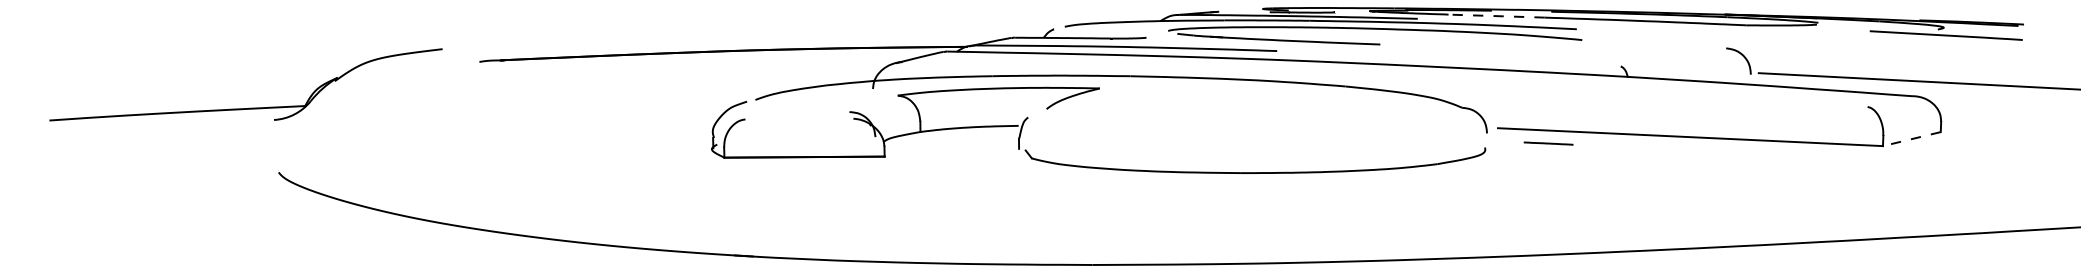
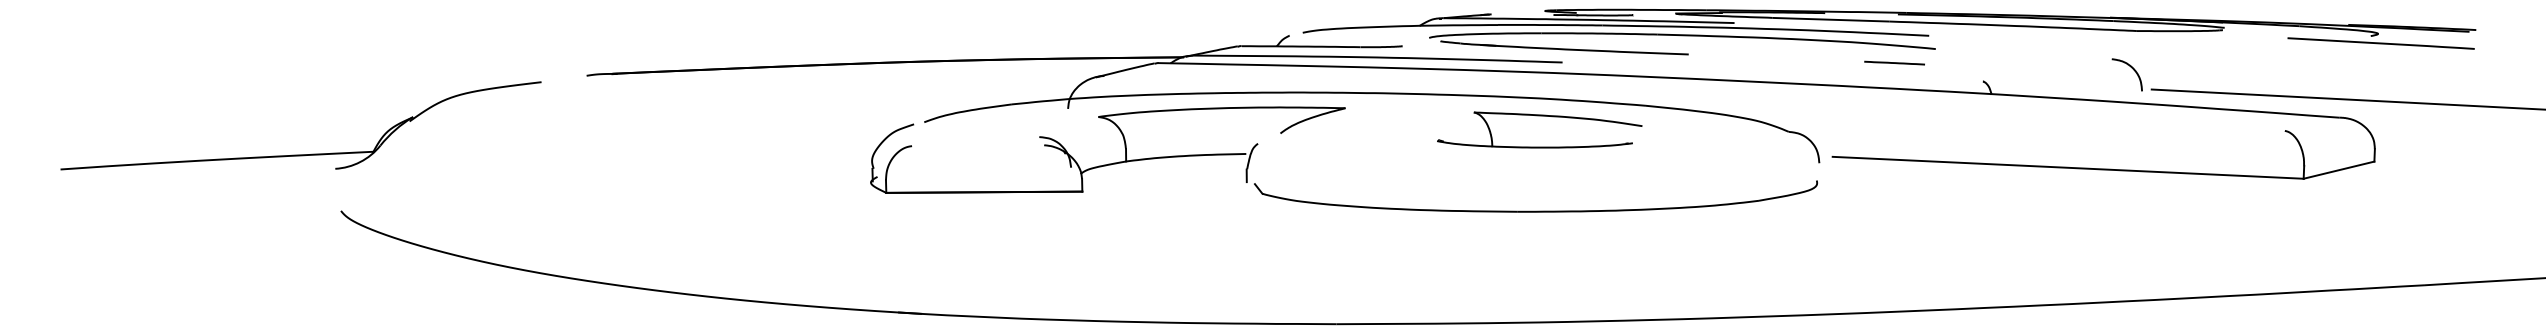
line: (1496, 16) -> (1830, 20), dashed -> solid
part: (1258, 95) -> (1539, 116), added
part: (249, 107) -> (305, 153), moved
line: (1911, 139) -> (2338, 170), dashed -> solid
line: (1548, 143) -> (1894, 63), moved

